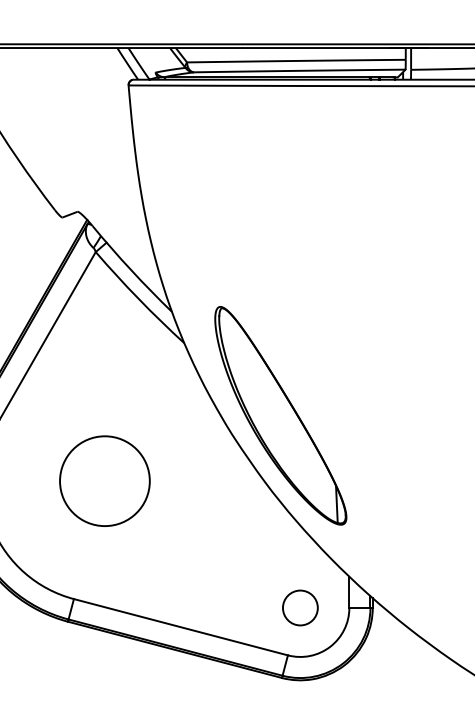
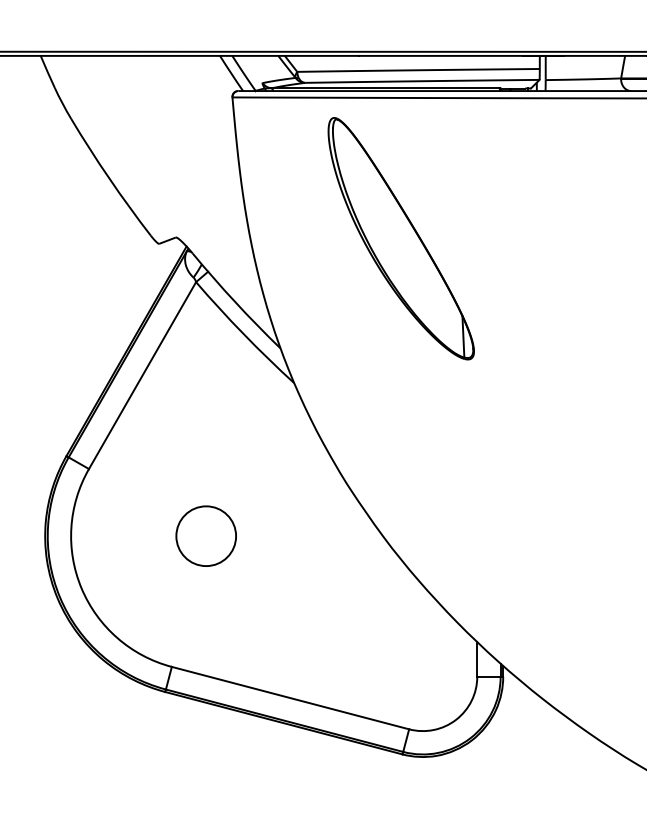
part: (280, 415) -> (400, 238), moved
circle: (105, 481) -> (206, 536), size x0.6
circle: (299, 607) -> (422, 676), removed

